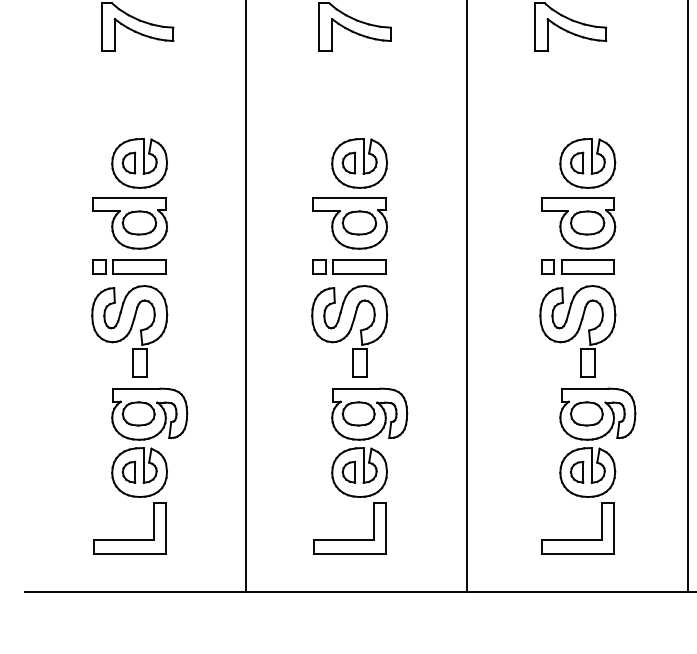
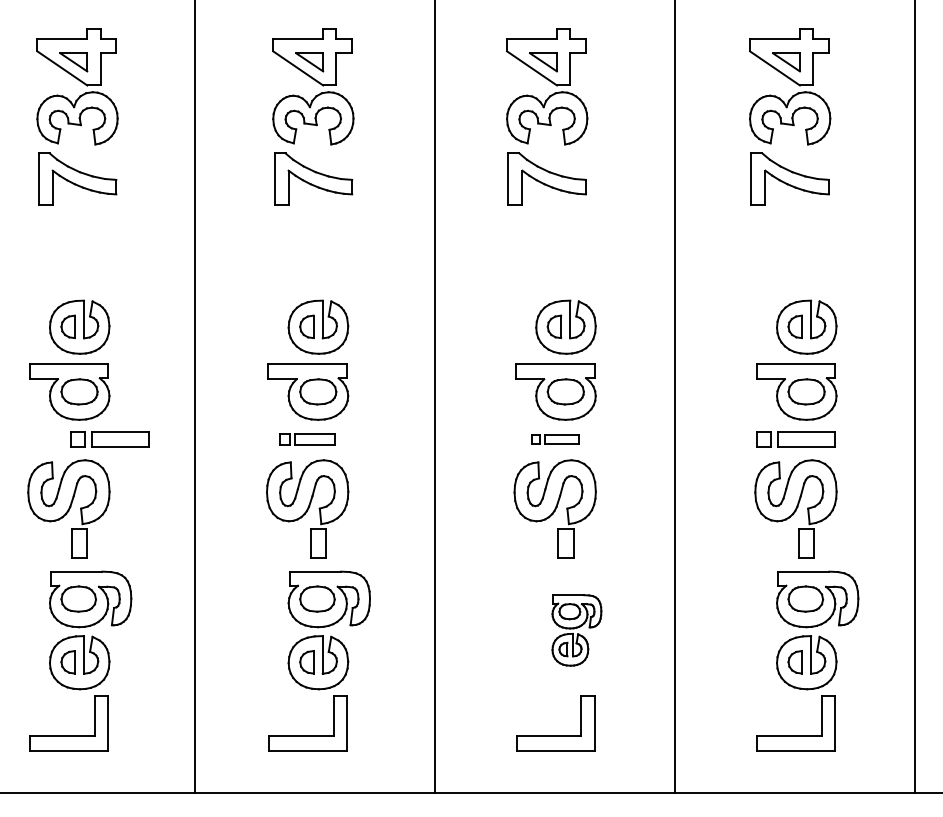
part: (129, 266) -> (109, 439), moved
part: (349, 266) -> (307, 439), size x0.7
part: (578, 266) -> (555, 439), size x0.6
part: (597, 442) -> (576, 630), size x0.6

